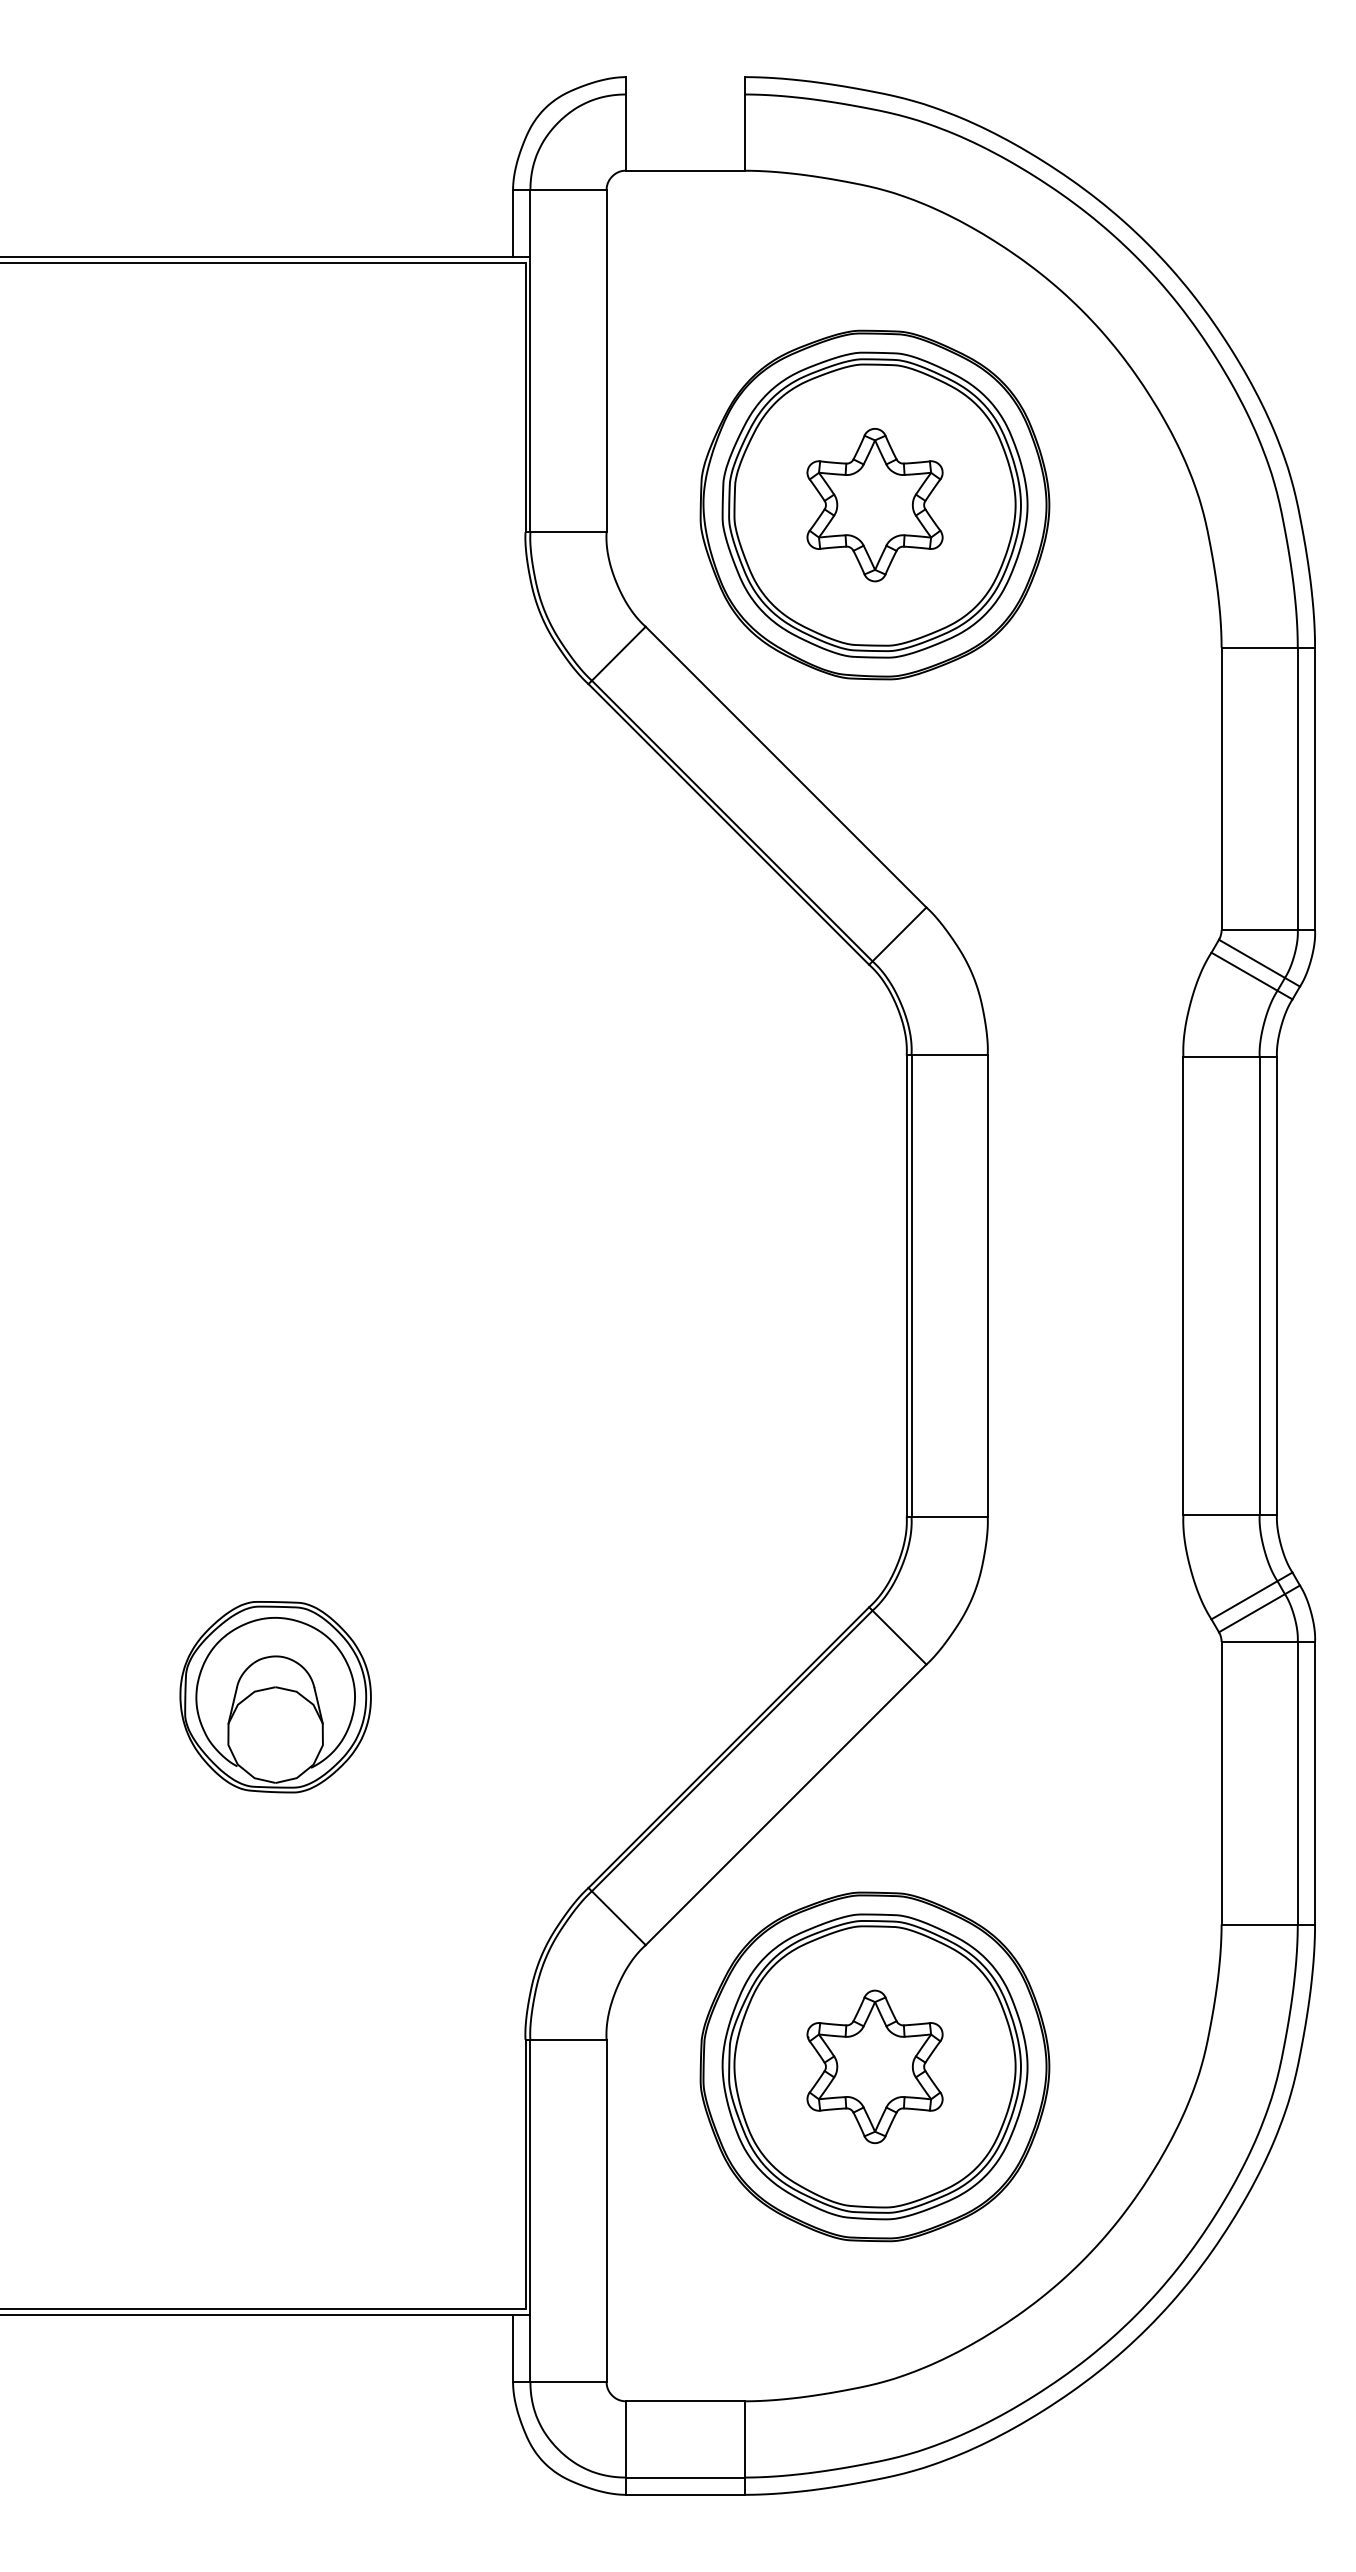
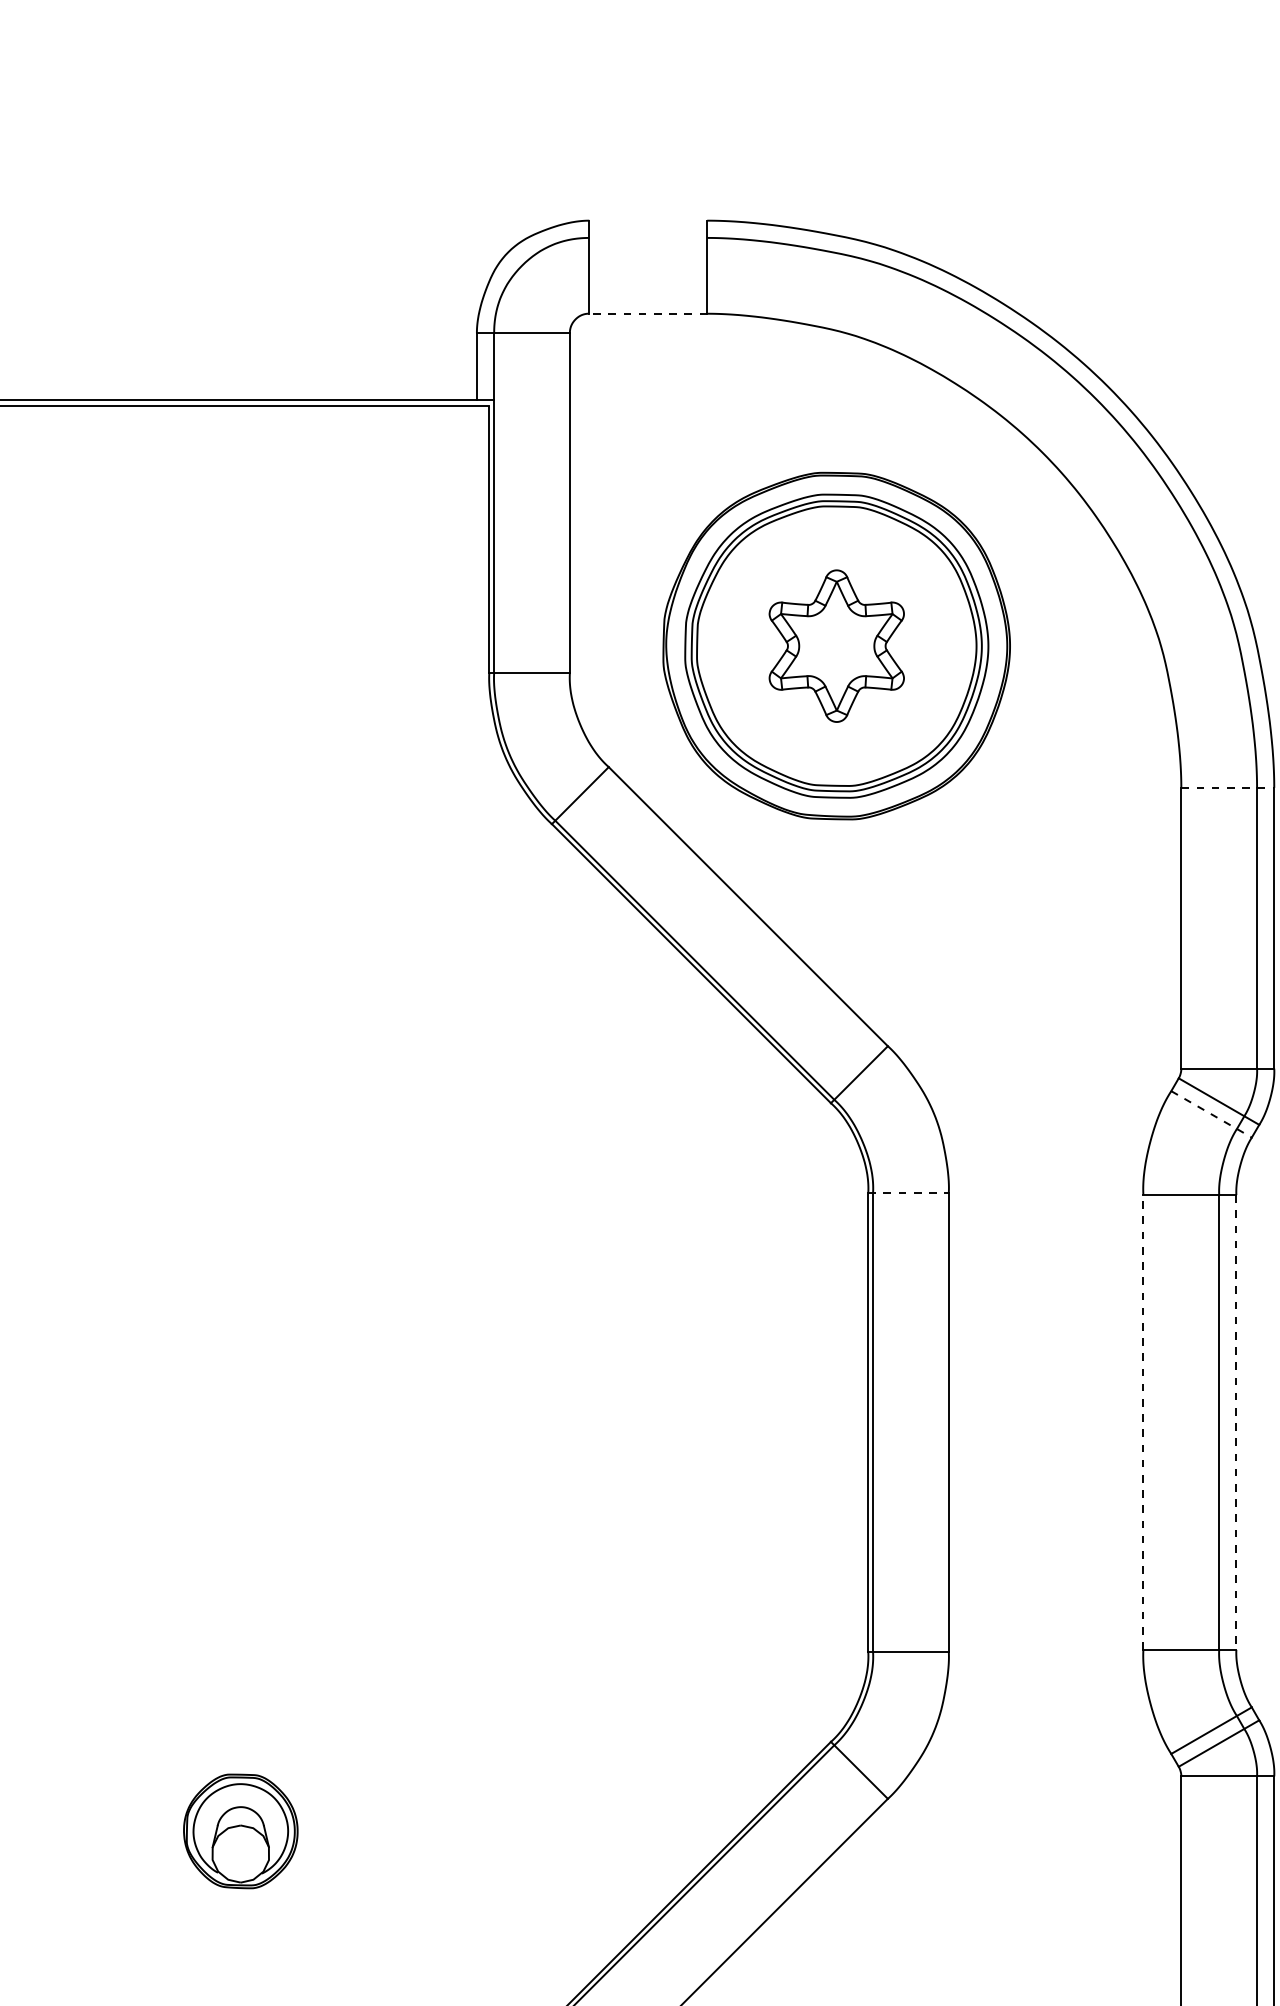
line: (684, 170) -> (647, 313), solid -> dashed
line: (1268, 647) -> (1227, 787), solid -> dashed
line: (1251, 976) -> (1211, 1114), solid -> dashed
line: (947, 1055) -> (908, 1193), solid -> dashed
line: (1183, 1285) -> (1143, 1422), solid -> dashed
line: (1276, 1285) -> (1235, 1422), solid -> dashed
part: (275, 1697) -> (240, 1831), size x0.6

